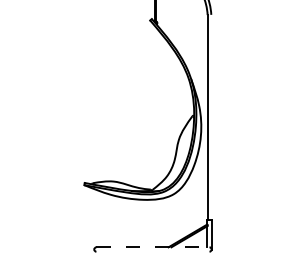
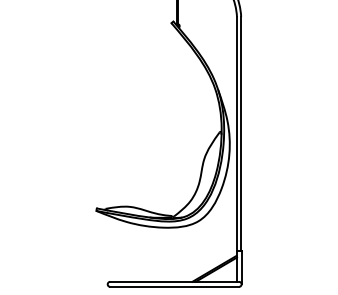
line: (211, 117) -> (241, 133), added
line: (153, 247) -> (175, 281), dashed -> solid
line: (152, 251) -> (174, 286), added

